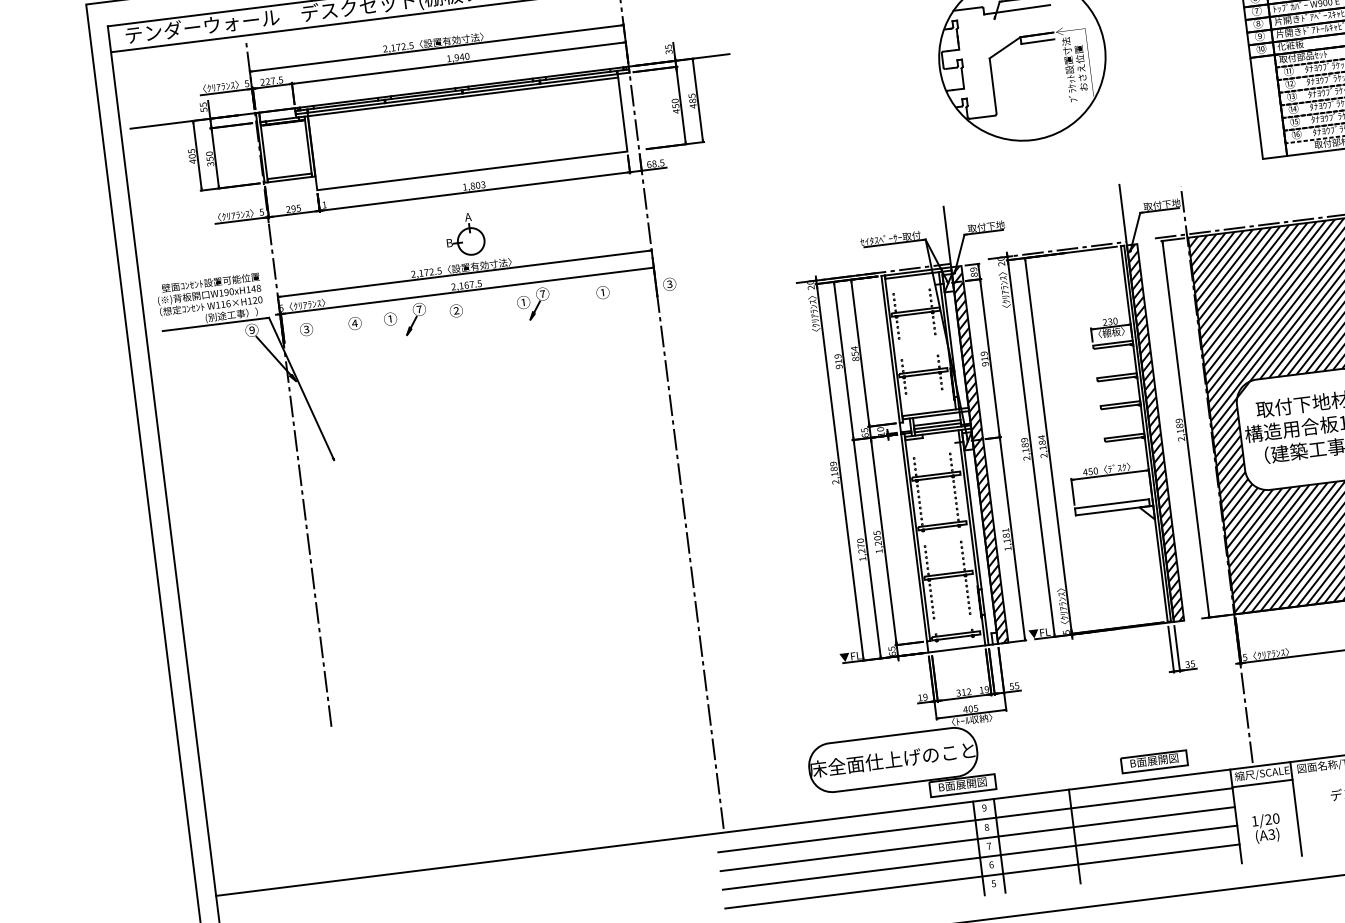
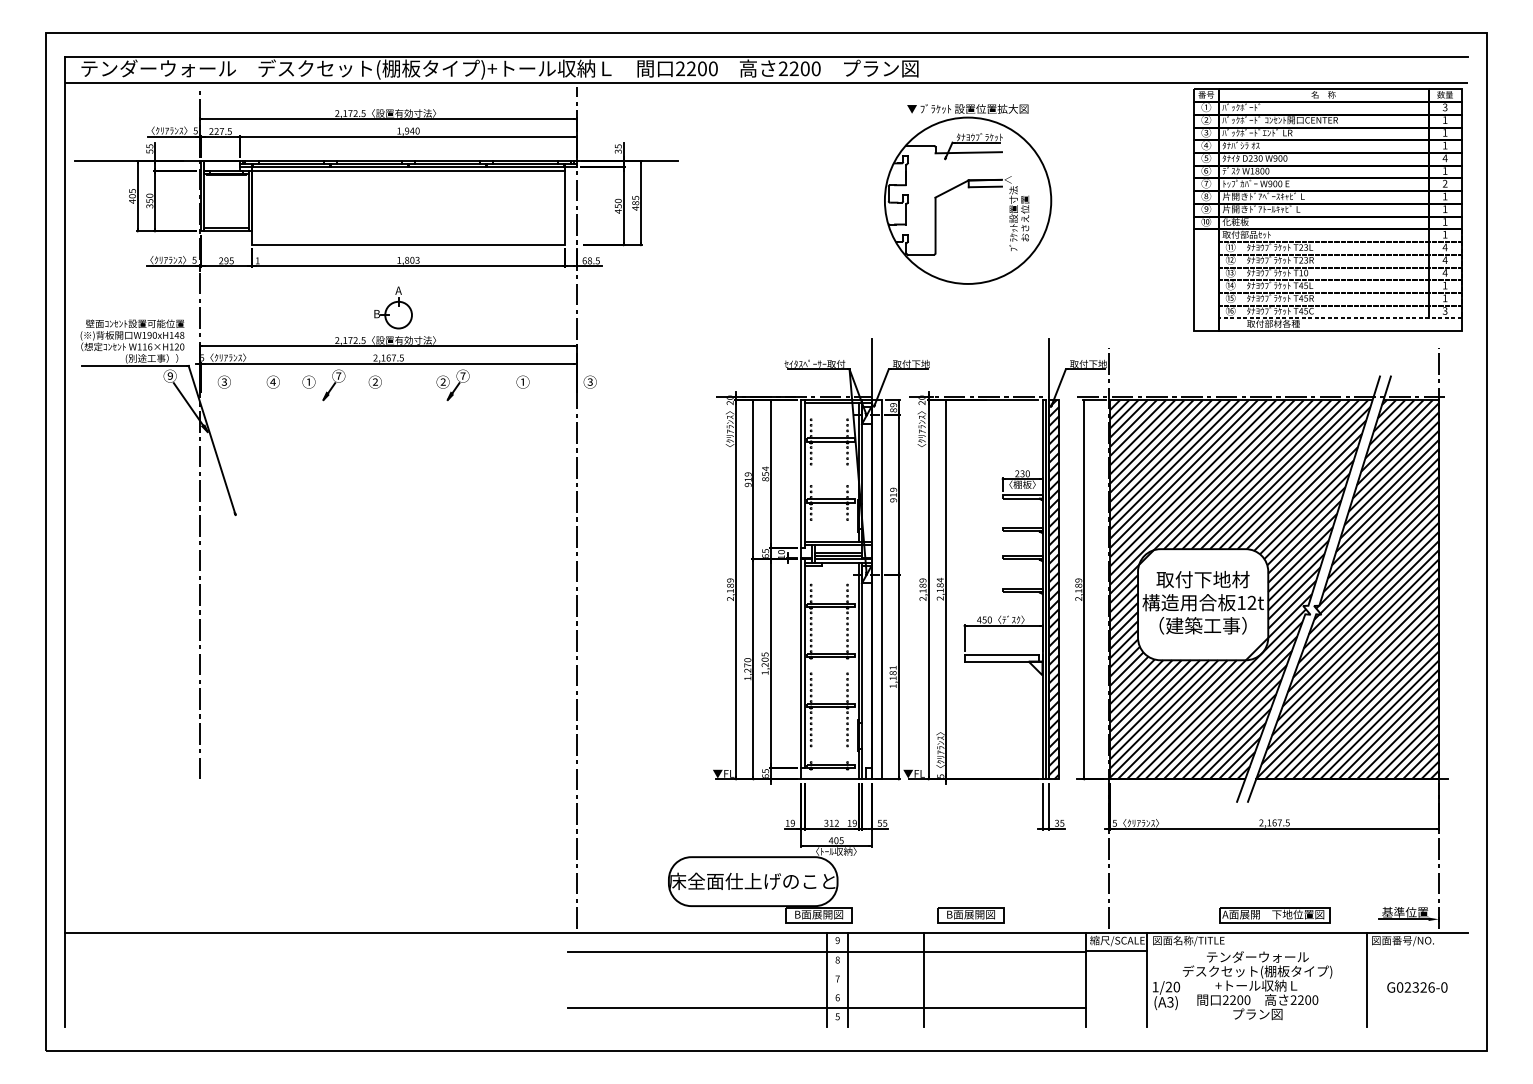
text: (522, 301) -> (442, 381), ① -> ②
hatch: (979, 454) -> (876, 589), removed
part: (1153, 761) -> (970, 915), moved
text: (1267, 828) -> (1166, 995), moved
line: (978, 839) -> (827, 970), removed
line: (980, 857) -> (827, 989), removed

